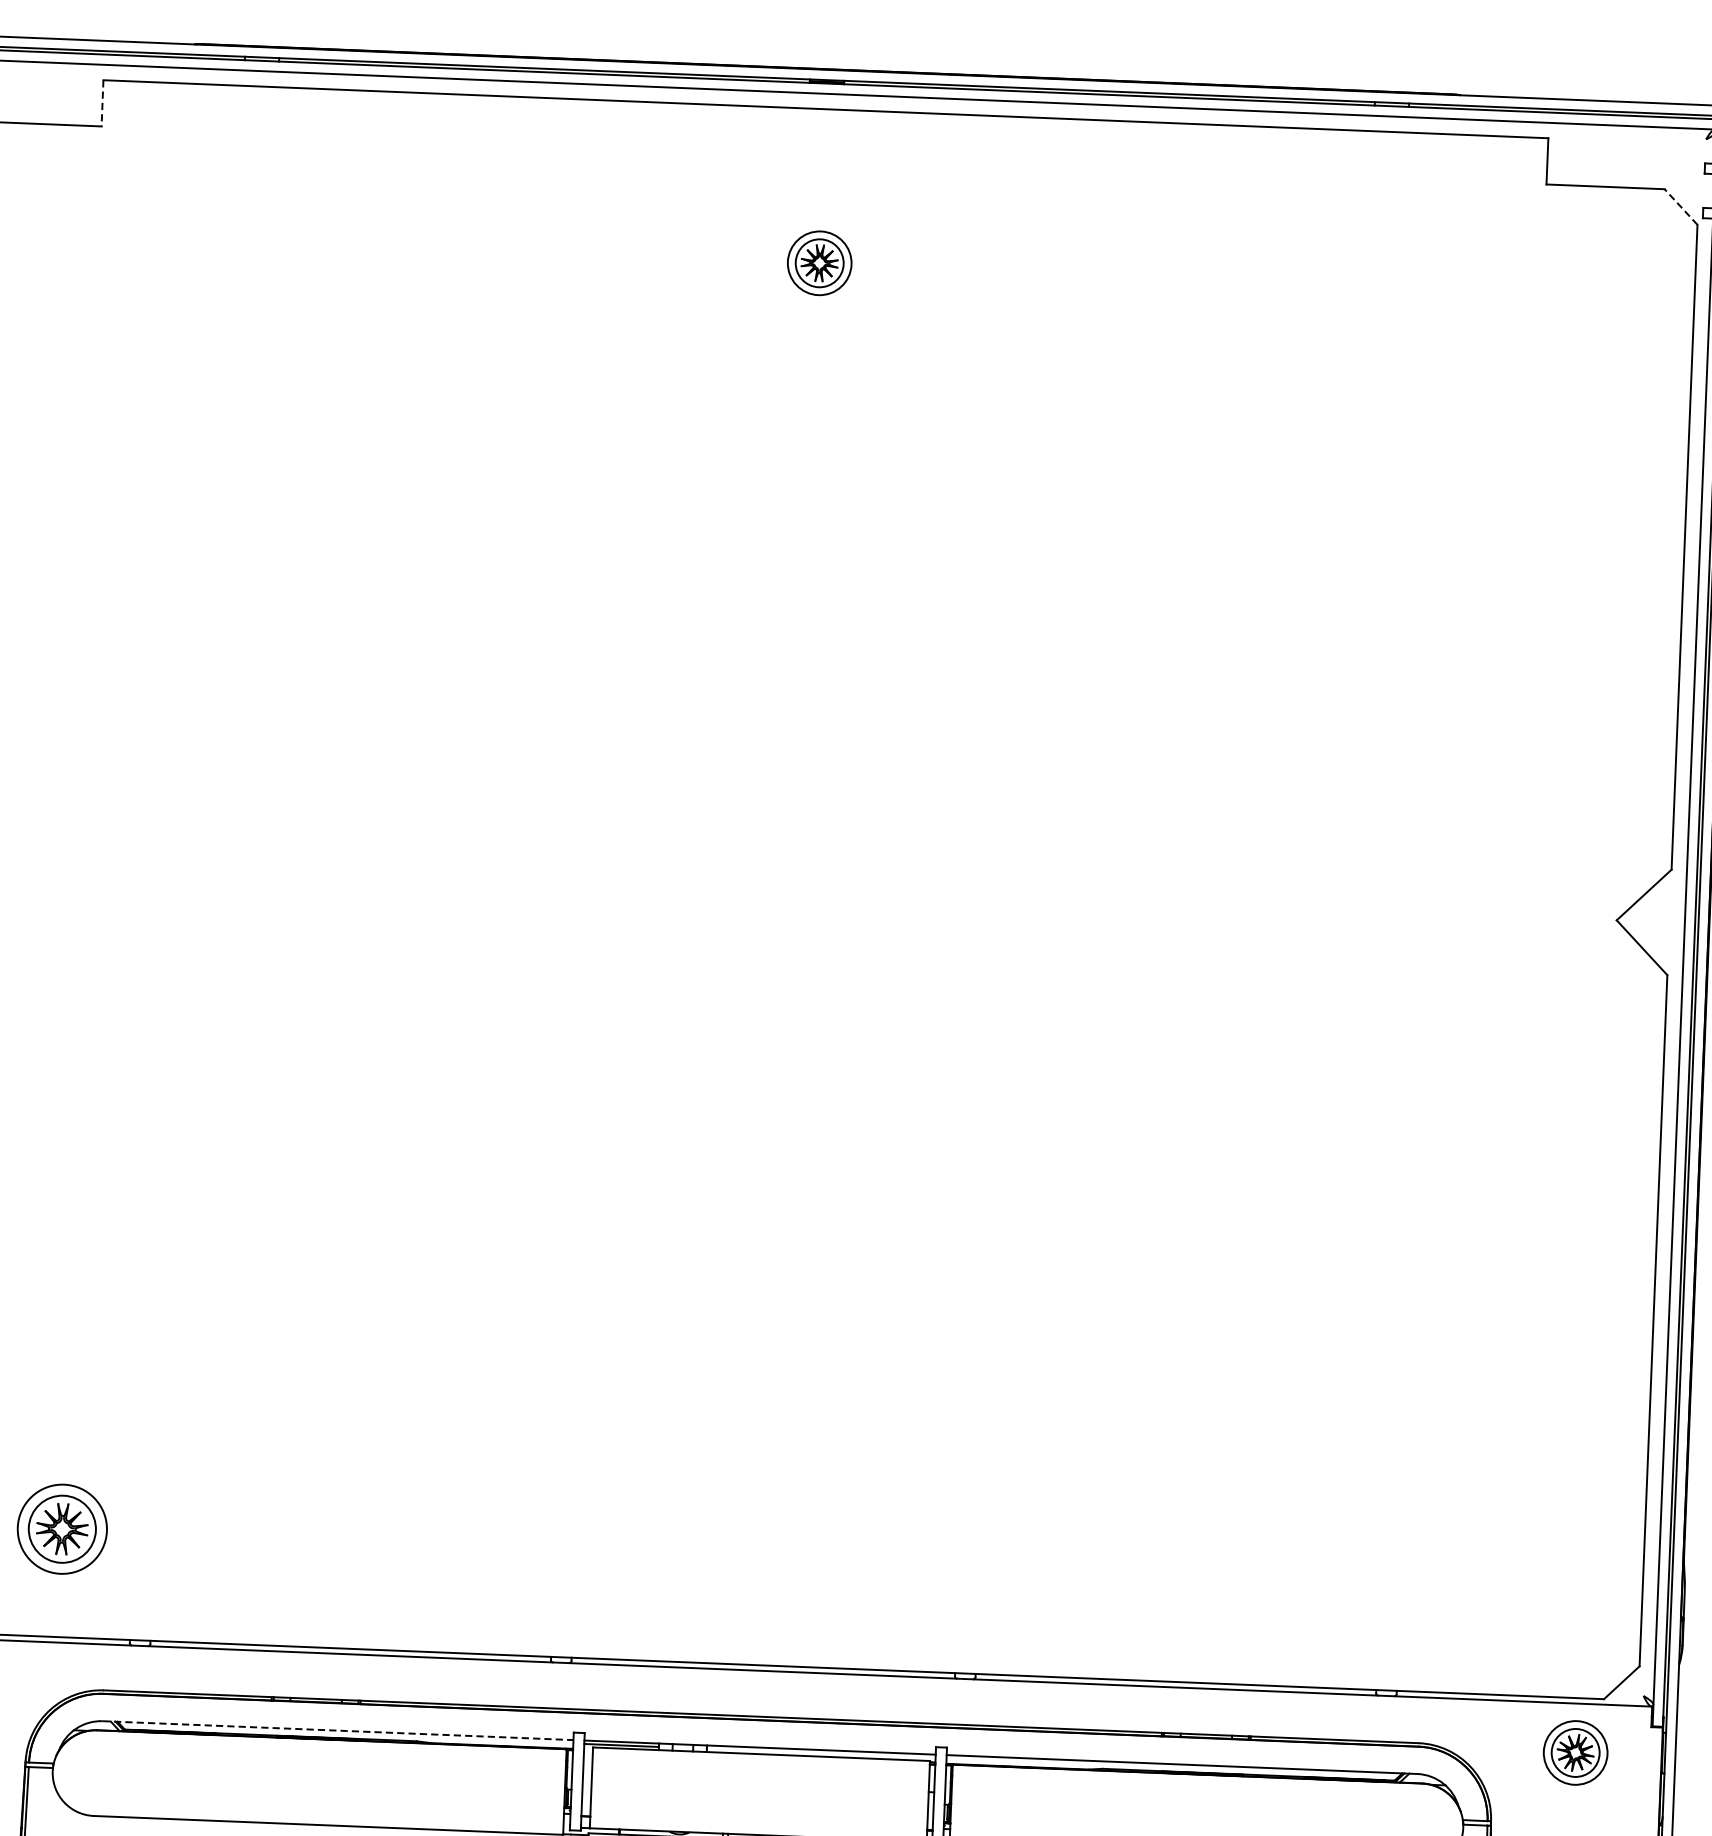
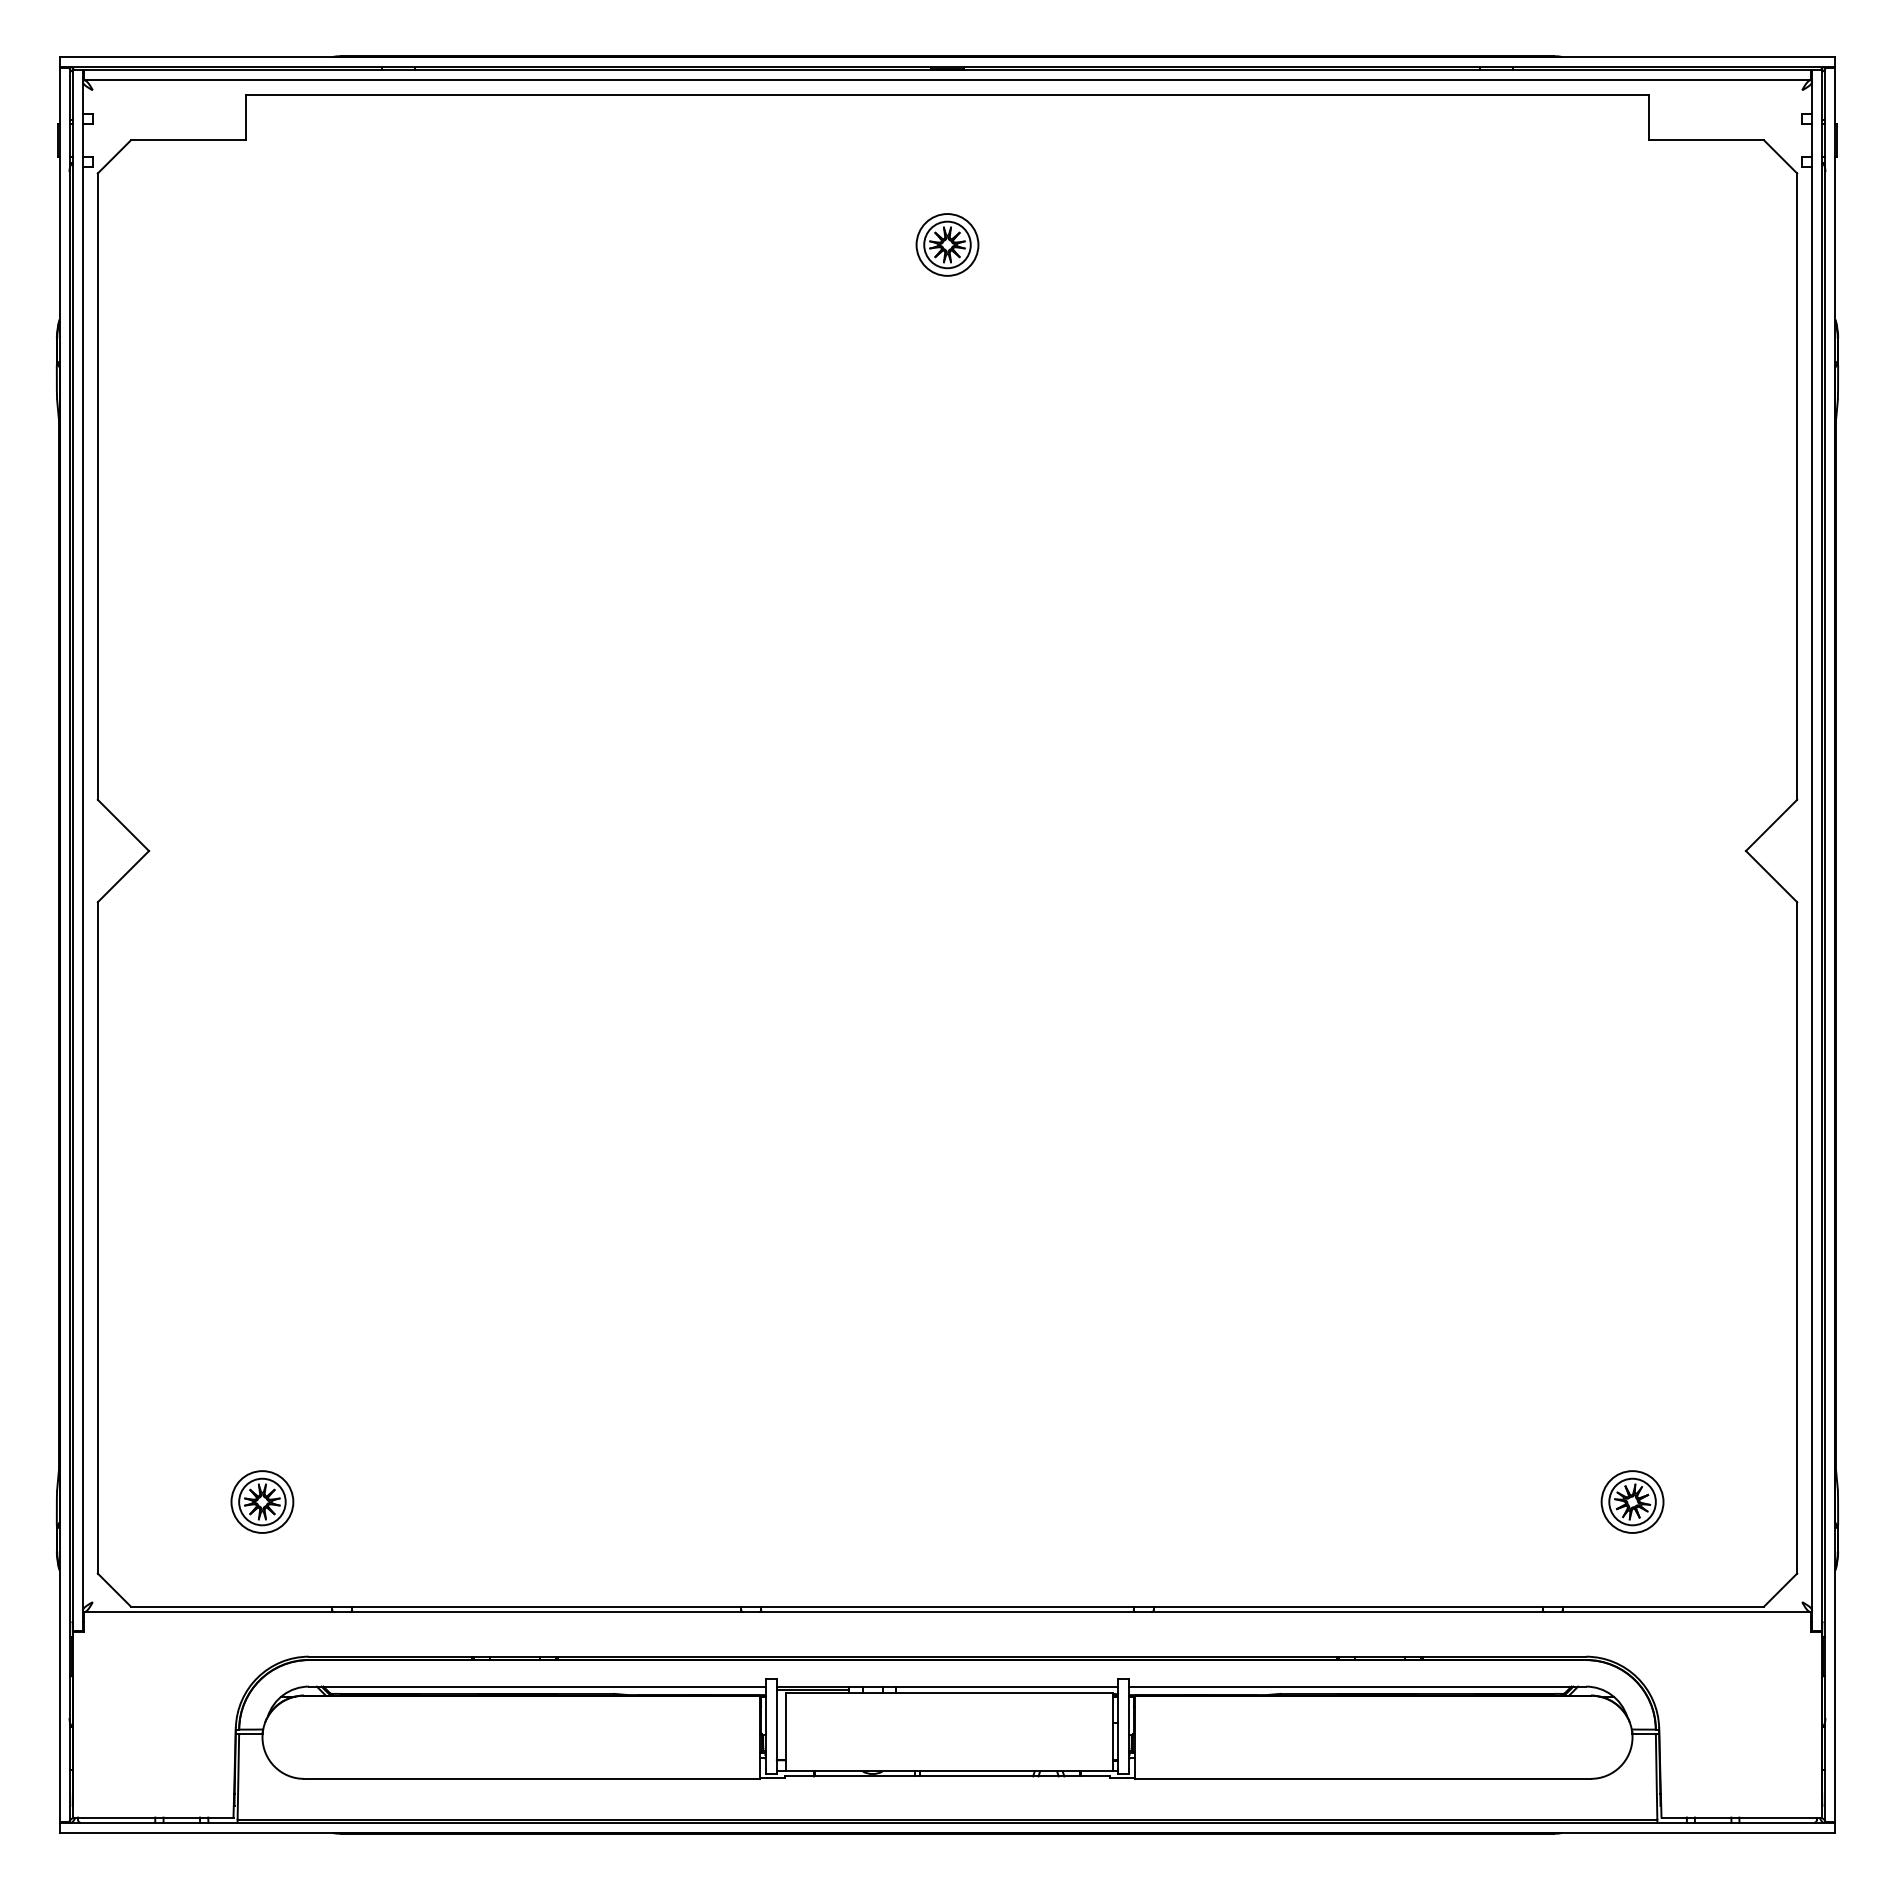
line: (102, 104) -> (245, 118), dashed -> solid
line: (1680, 206) -> (1780, 156), dashed -> solid
part: (62, 1528) -> (262, 1501), size x0.71
line: (337, 1730) -> (537, 1686), dashed -> solid
part: (1575, 1752) -> (1632, 1501), moved

